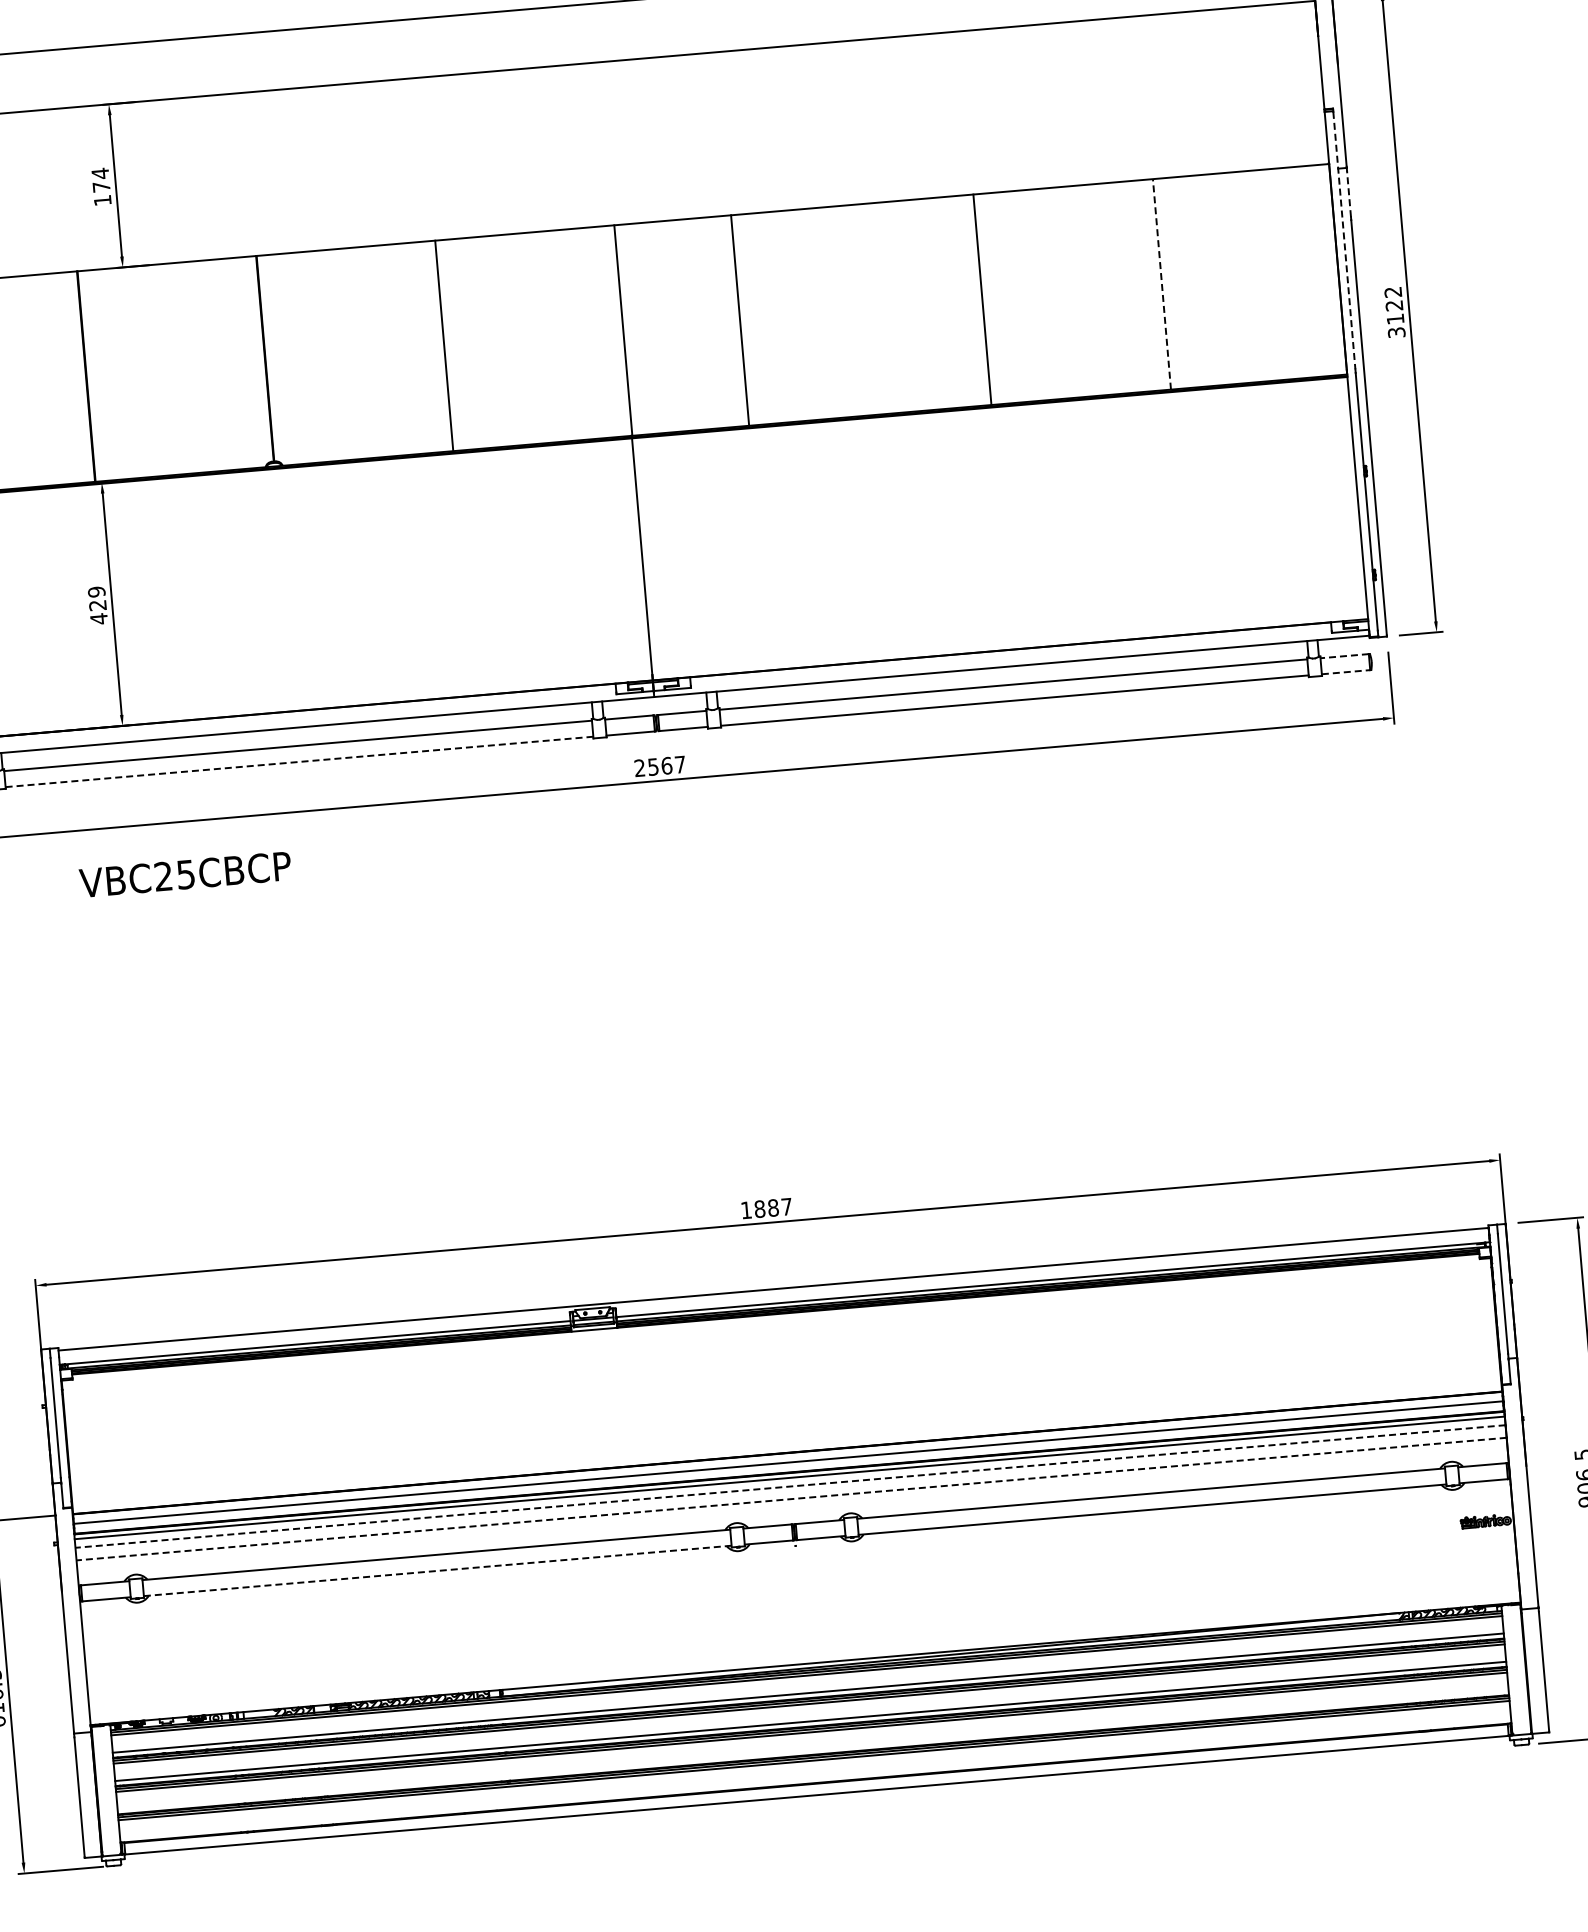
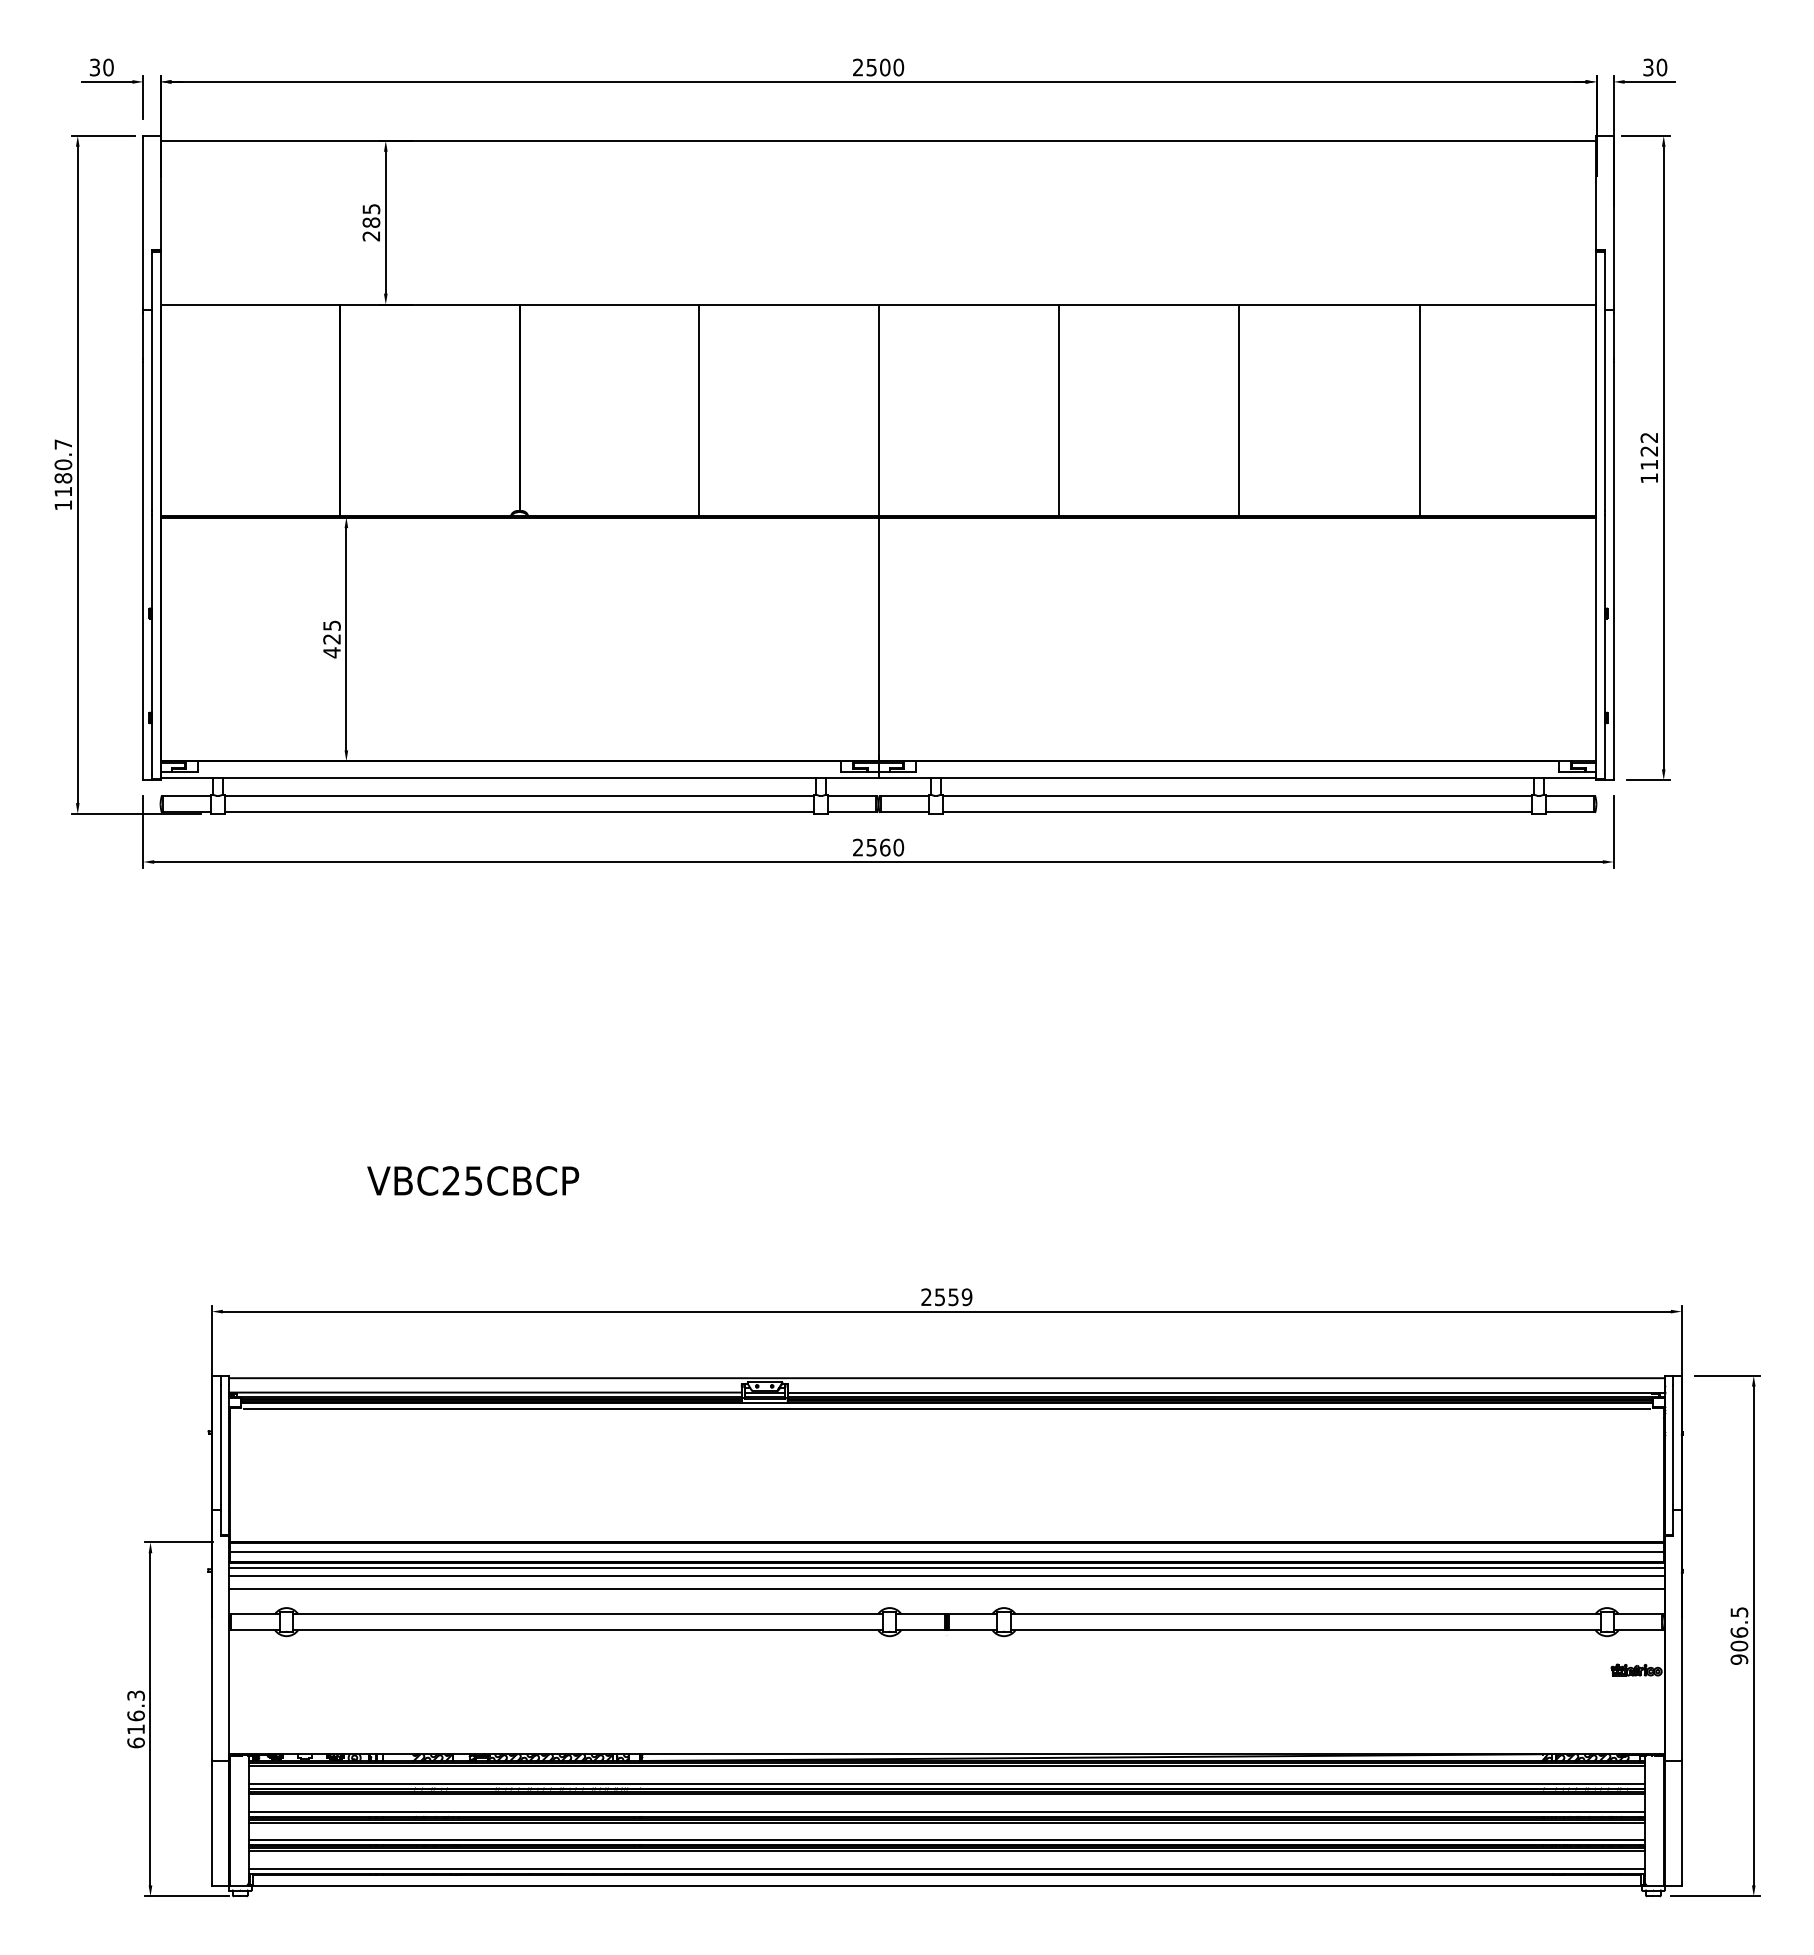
text: (101, 186) -> (371, 222), 174 -> 285
line: (1348, 193) -> (1613, 335), dashed -> solid
line: (1344, 240) -> (1605, 382), dashed -> solid
line: (1161, 284) -> (1419, 410), dashed -> solid
line: (740, 319) -> (1059, 409), moved
text: (1396, 332) -> (1649, 478), 3122 -> 1122
text: (96, 591) -> (331, 625), 429 -> 425
line: (1344, 656) -> (1569, 796), dashed -> solid
line: (1346, 672) -> (1570, 812), dashed -> solid
line: (299, 762) -> (519, 812), dashed -> solid
text: (680, 764) -> (898, 847), 2567 -> 2560
text: (185, 874) -> (473, 1180), moved
text: (766, 1208) -> (946, 1297), 1887 -> 2559
line: (775, 1319) -> (946, 1408), added
line: (790, 1486) -> (946, 1576), dashed -> solid
line: (791, 1498) -> (946, 1588), dashed -> solid
line: (438, 1571) -> (588, 1630), dashed -> solid
line: (812, 1749) -> (946, 1840), added
line: (815, 1777) -> (946, 1868), added

